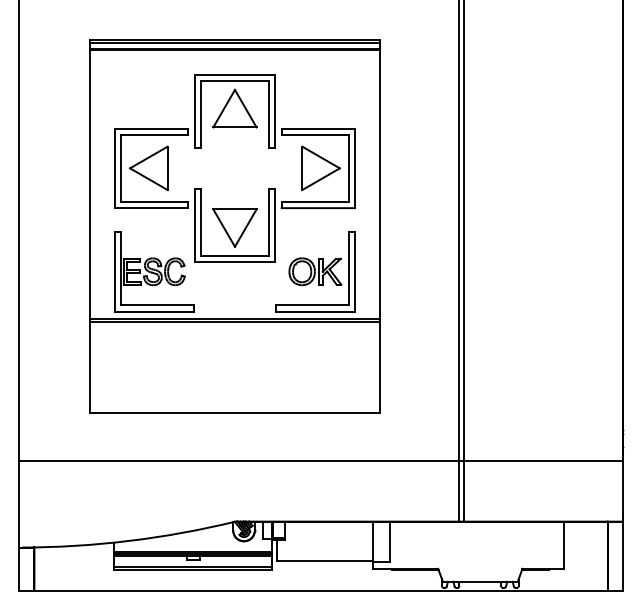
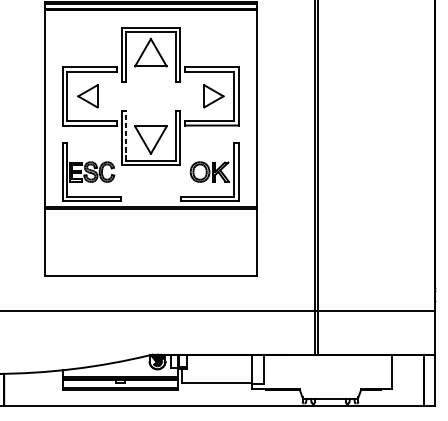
part: (148, 167) -> (87, 95), size x0.7
part: (320, 167) -> (213, 95), size x0.7
line: (201, 222) -> (126, 136), solid -> dashed

